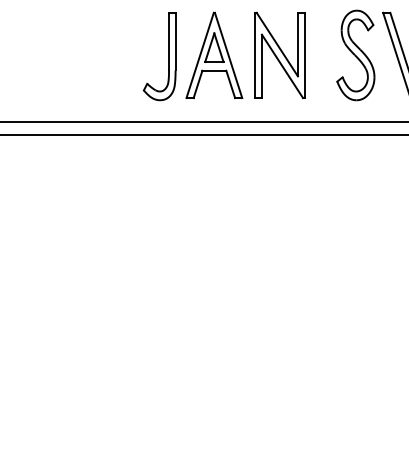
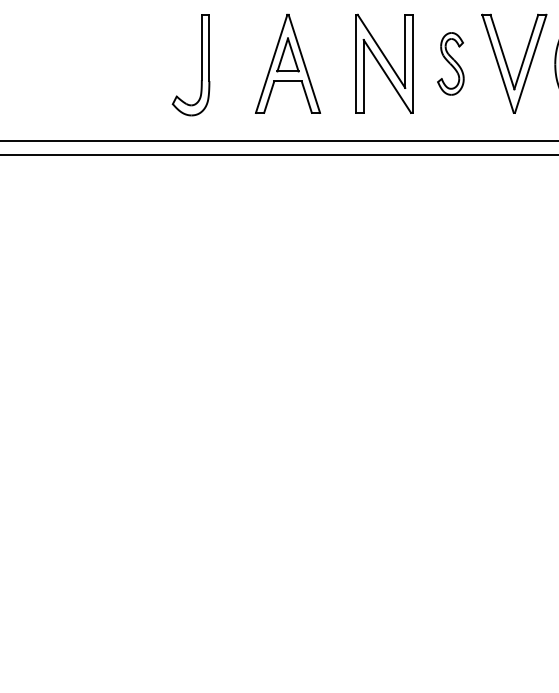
part: (279, 55) -> (384, 63), moved
part: (355, 55) -> (450, 63), size x0.6
part: (168, 56) -> (201, 65), moved

